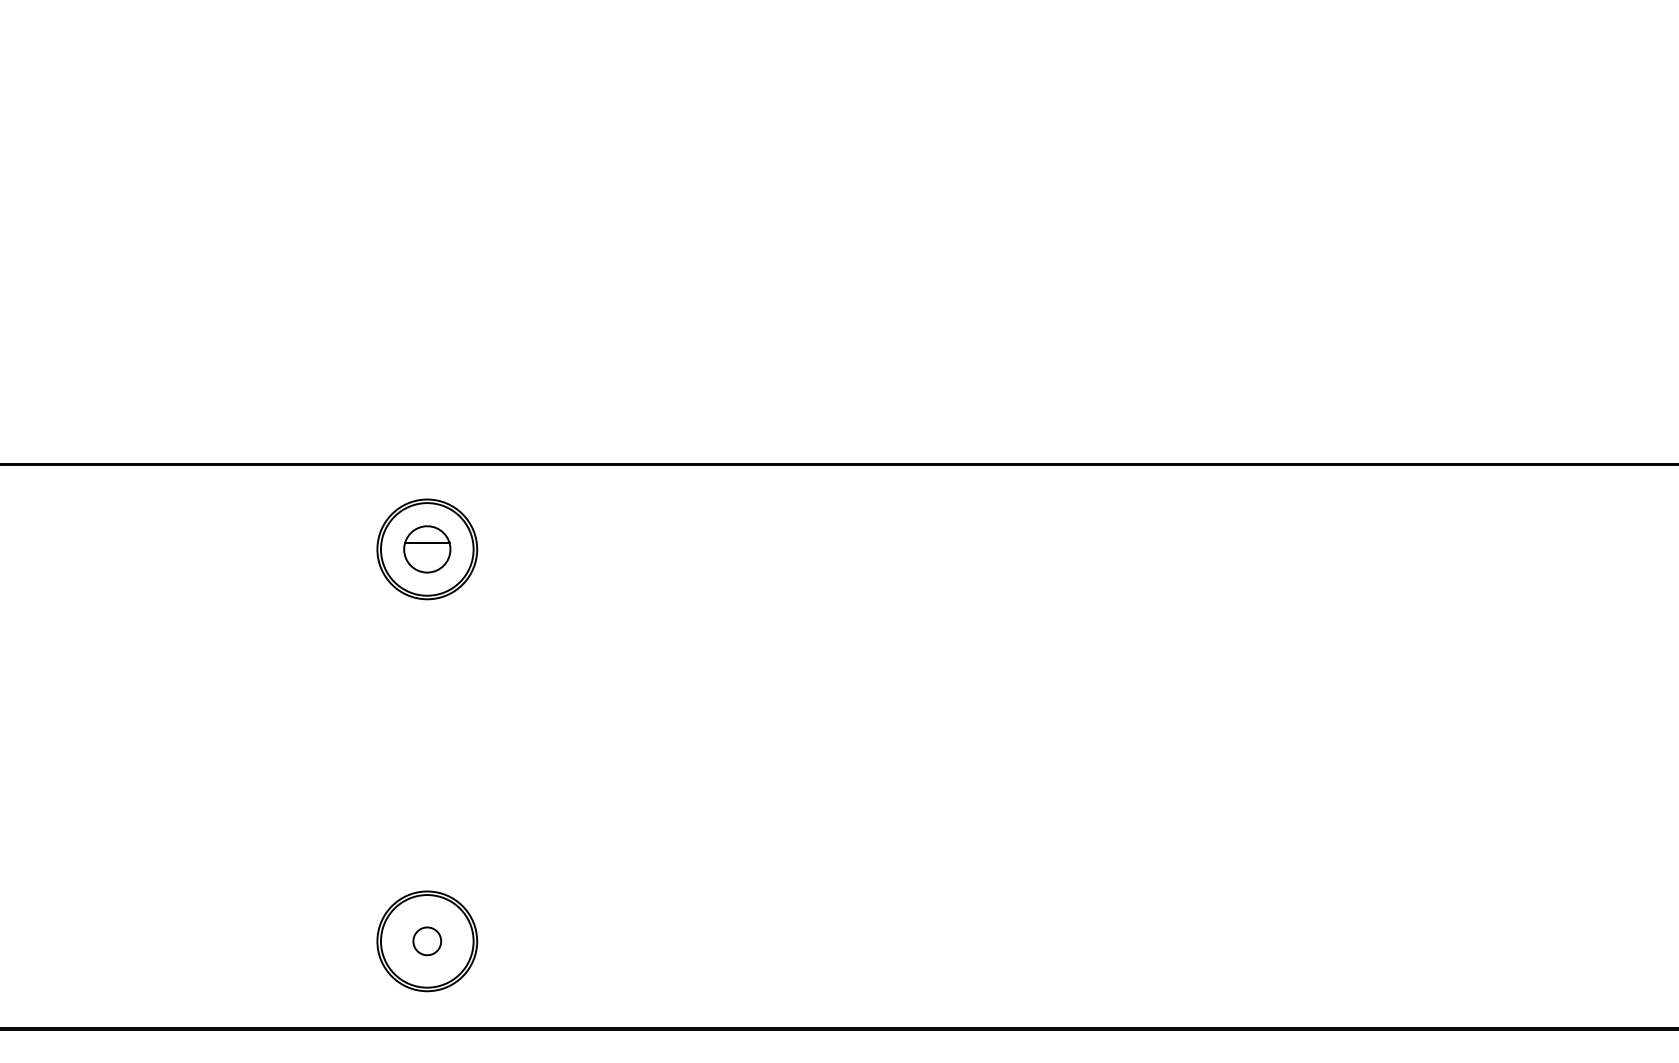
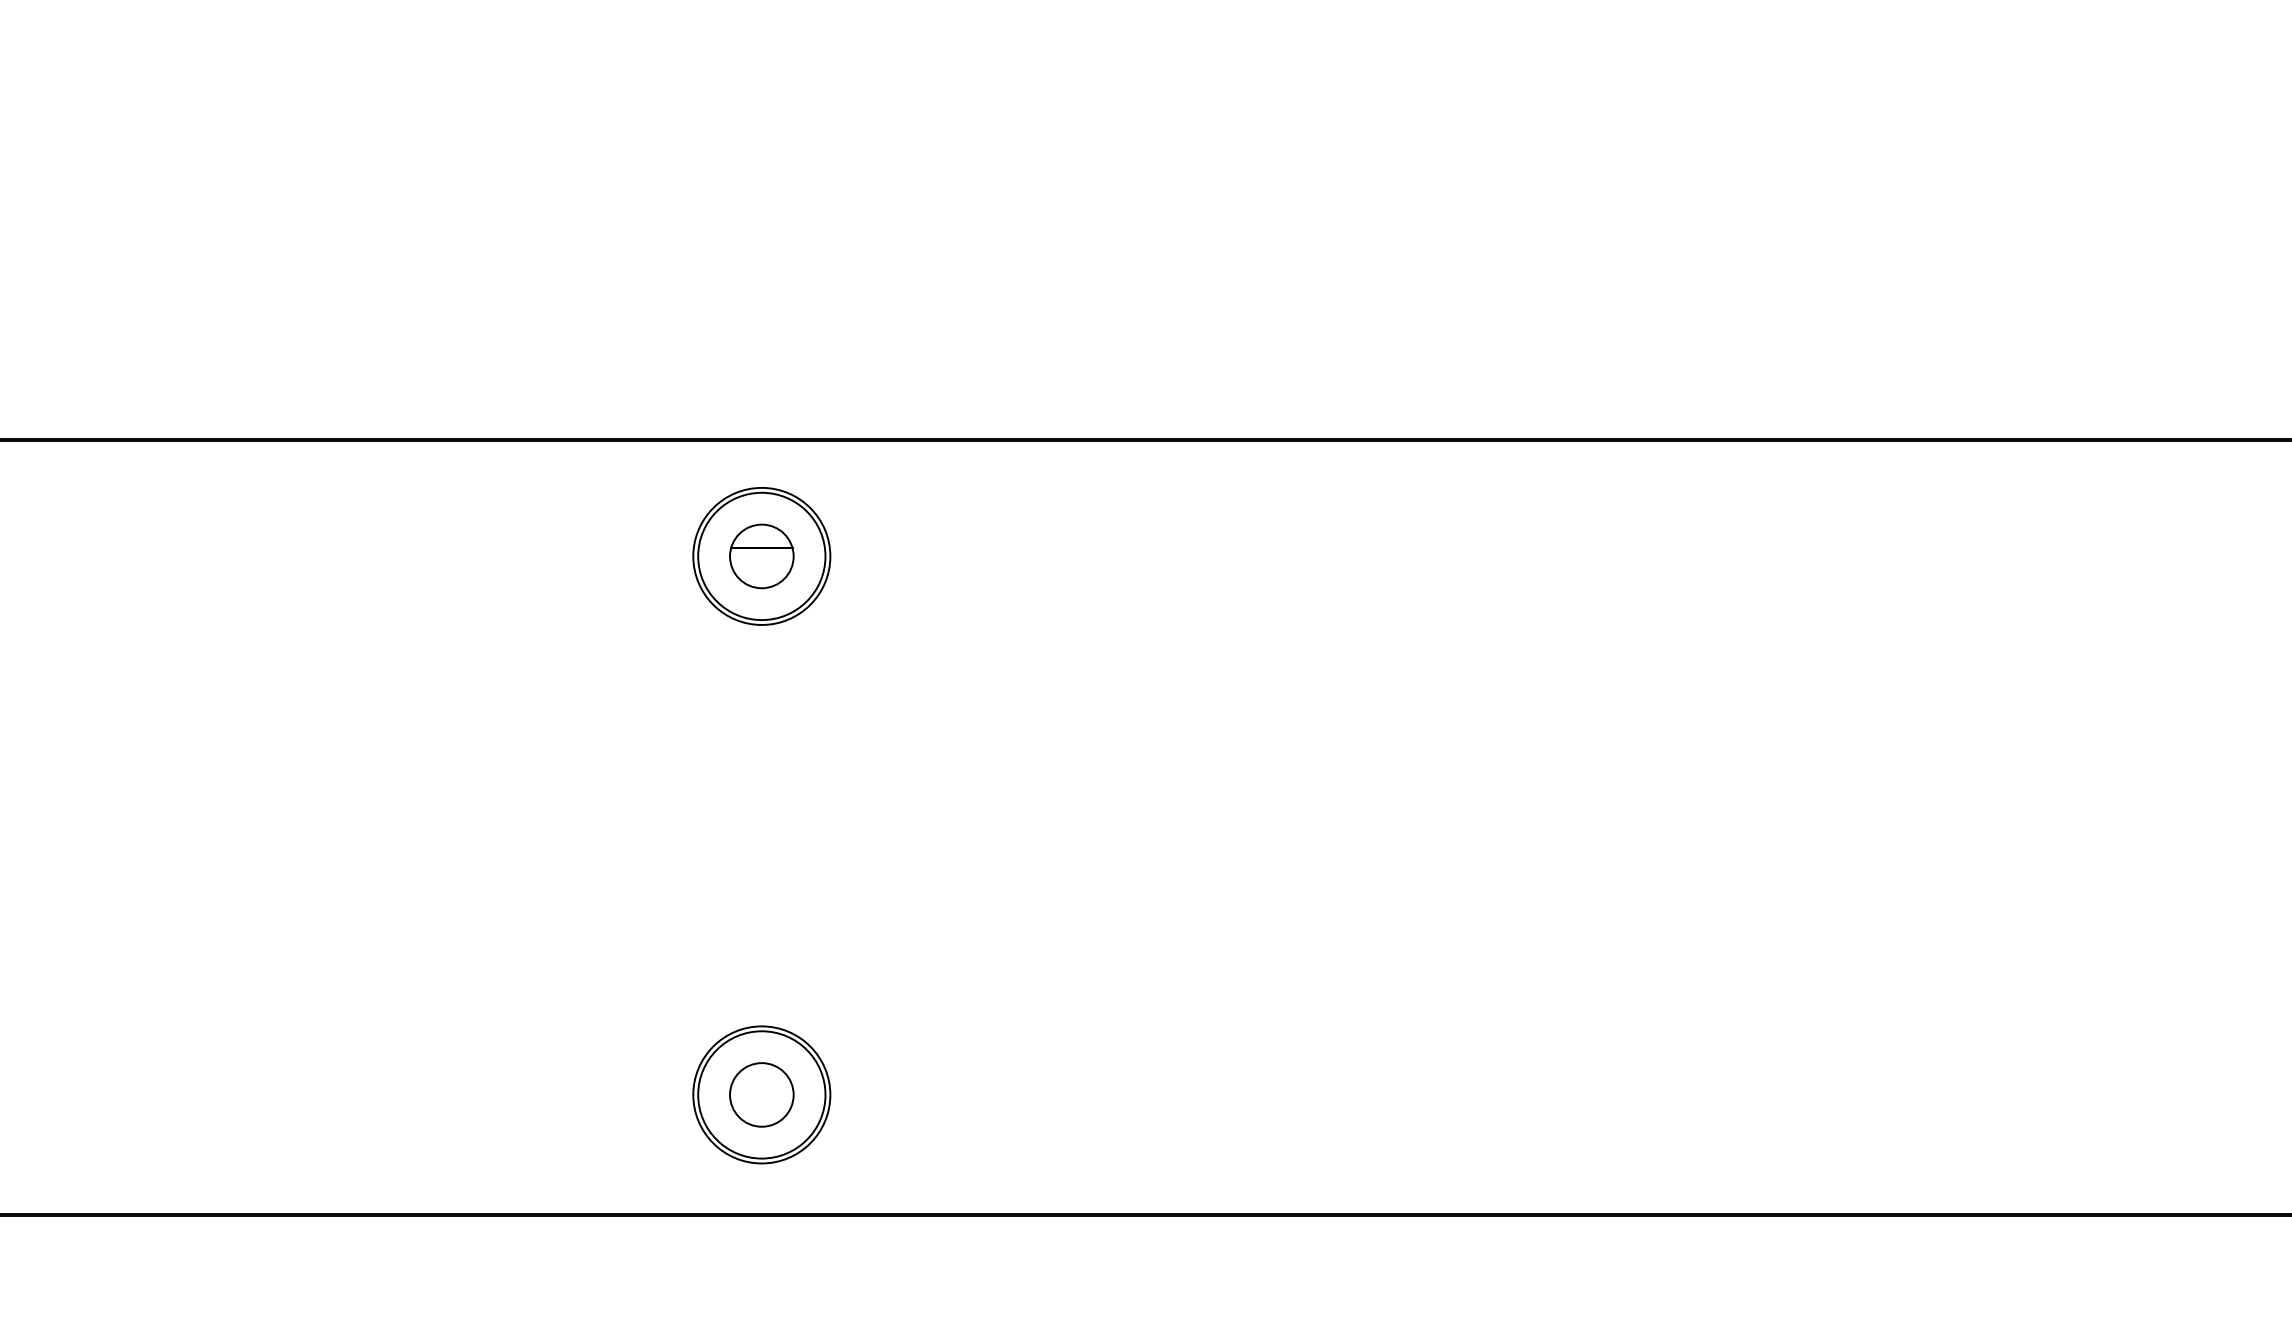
circle: (427, 941) -> (762, 1095), size x1.67

